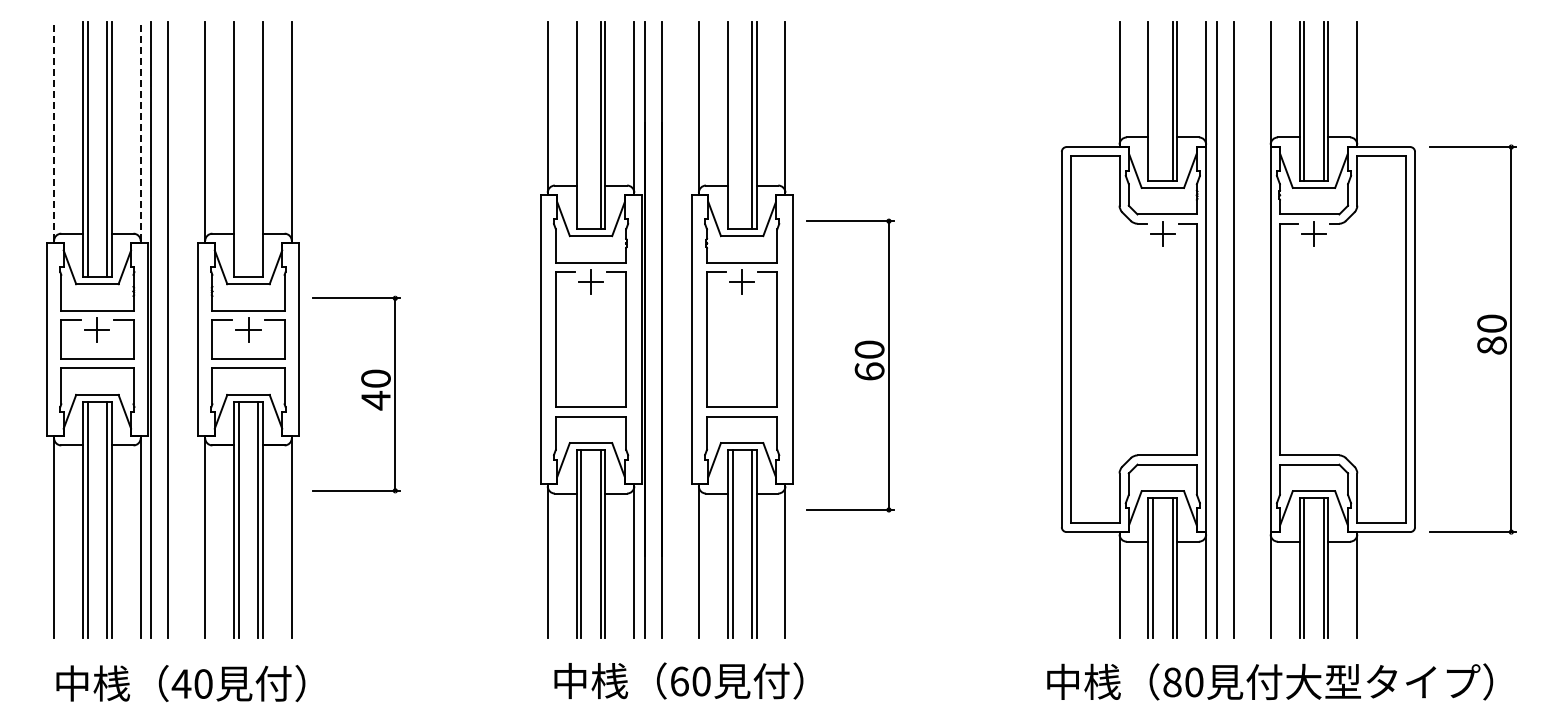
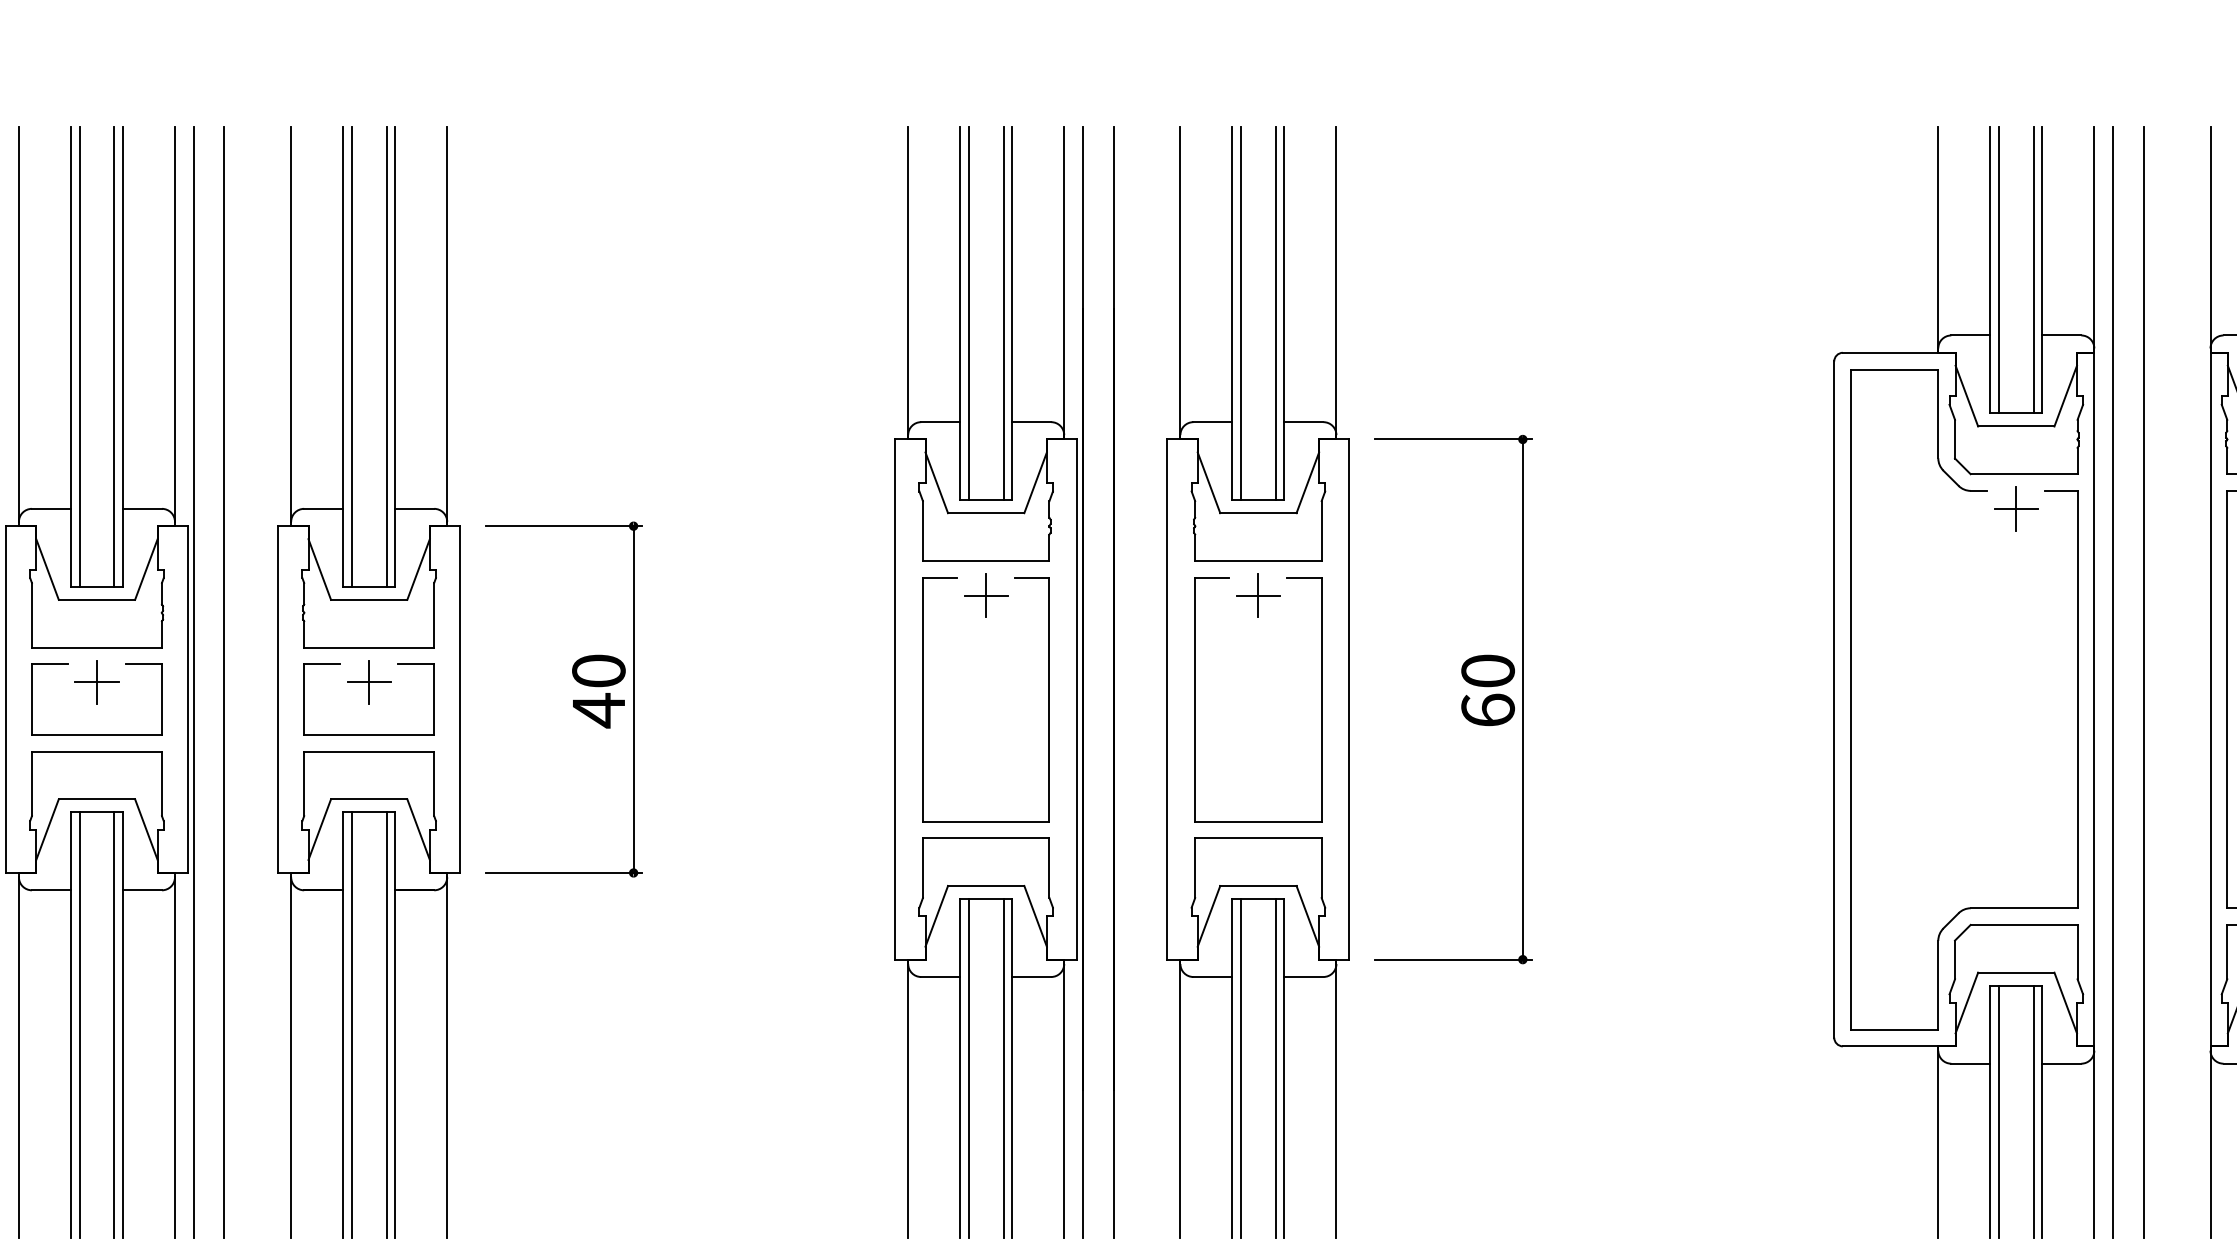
line: (1153, 100) -> (1999, 268), added
line: (581, 124) -> (969, 312), added
line: (732, 124) -> (1241, 312), added
line: (54, 131) -> (19, 324), dashed -> solid
line: (140, 131) -> (174, 324), dashed -> solid
line: (238, 149) -> (351, 357), added
line: (258, 149) -> (387, 357), added
part: (850, 365) -> (1453, 699), moved
part: (356, 394) -> (563, 699), moved

